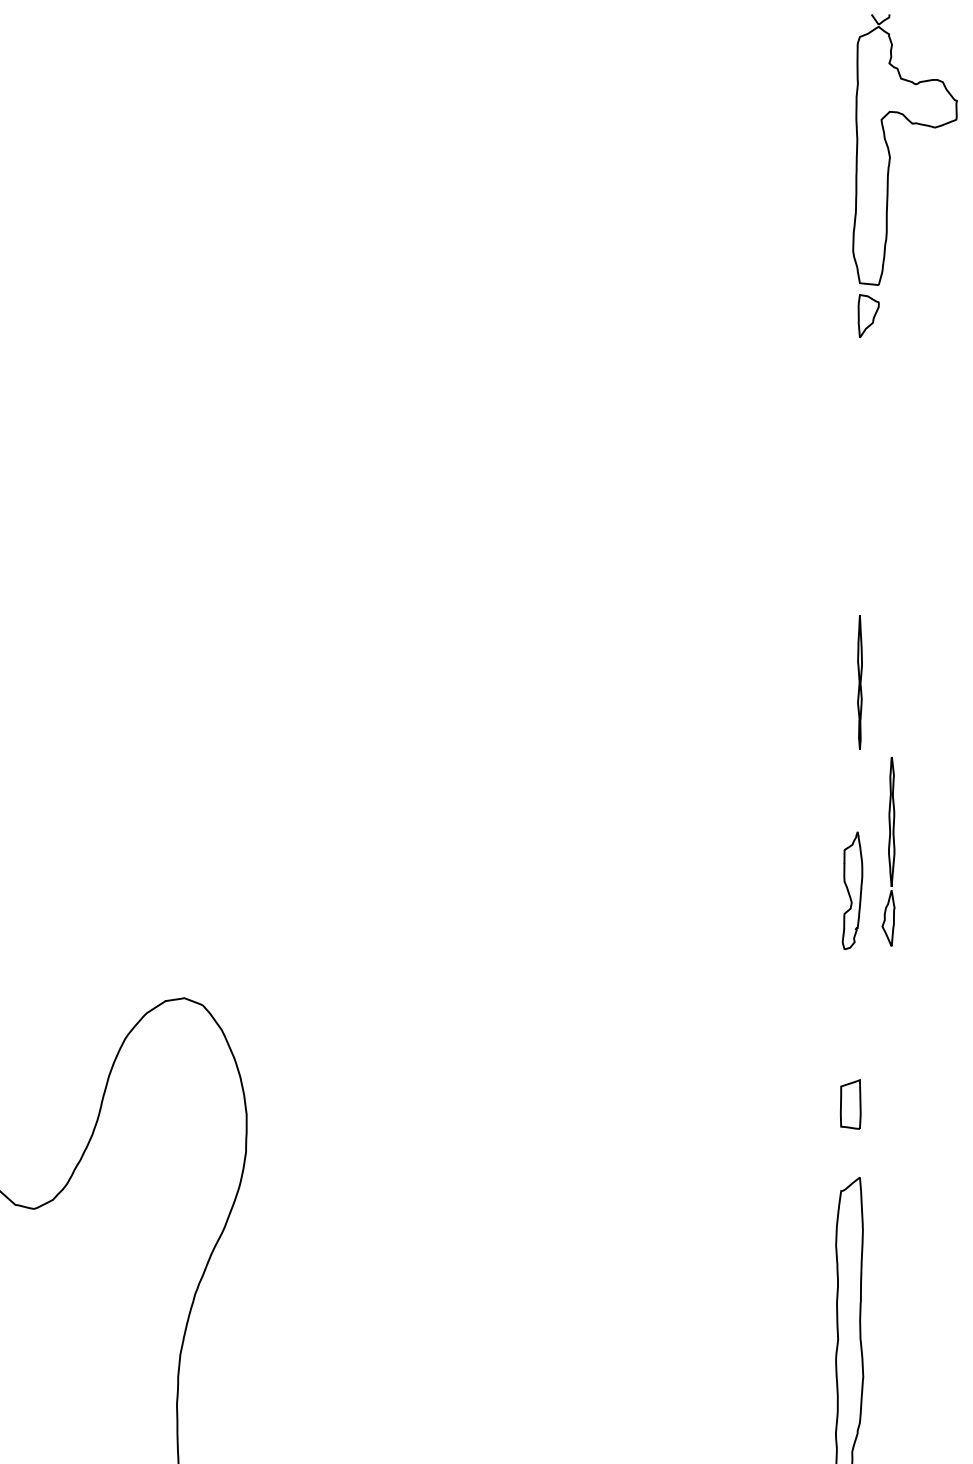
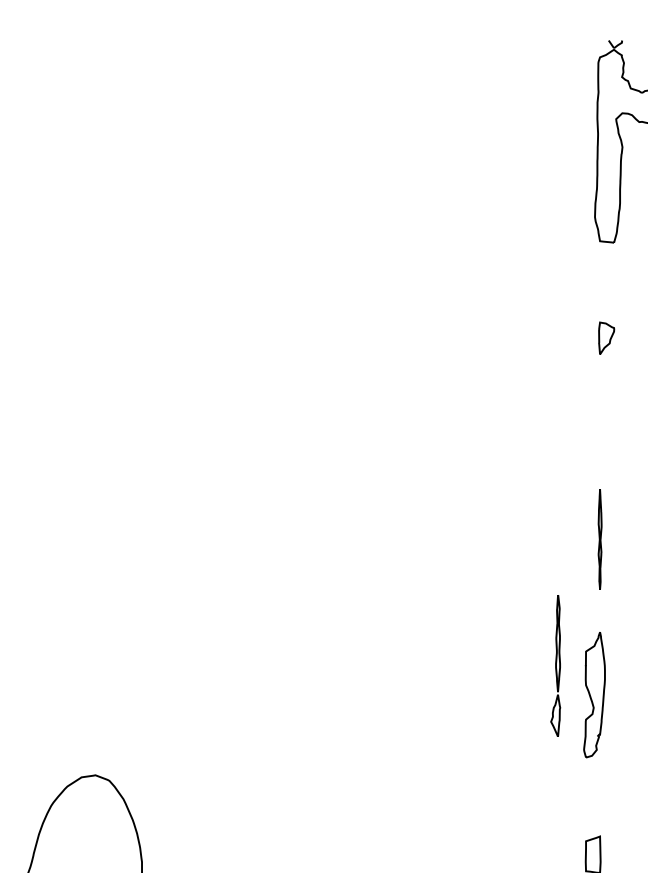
part: (868, 316) -> (606, 338), moved
part: (888, 851) -> (555, 665), moved
part: (852, 890) -> (594, 694), size x1.43

